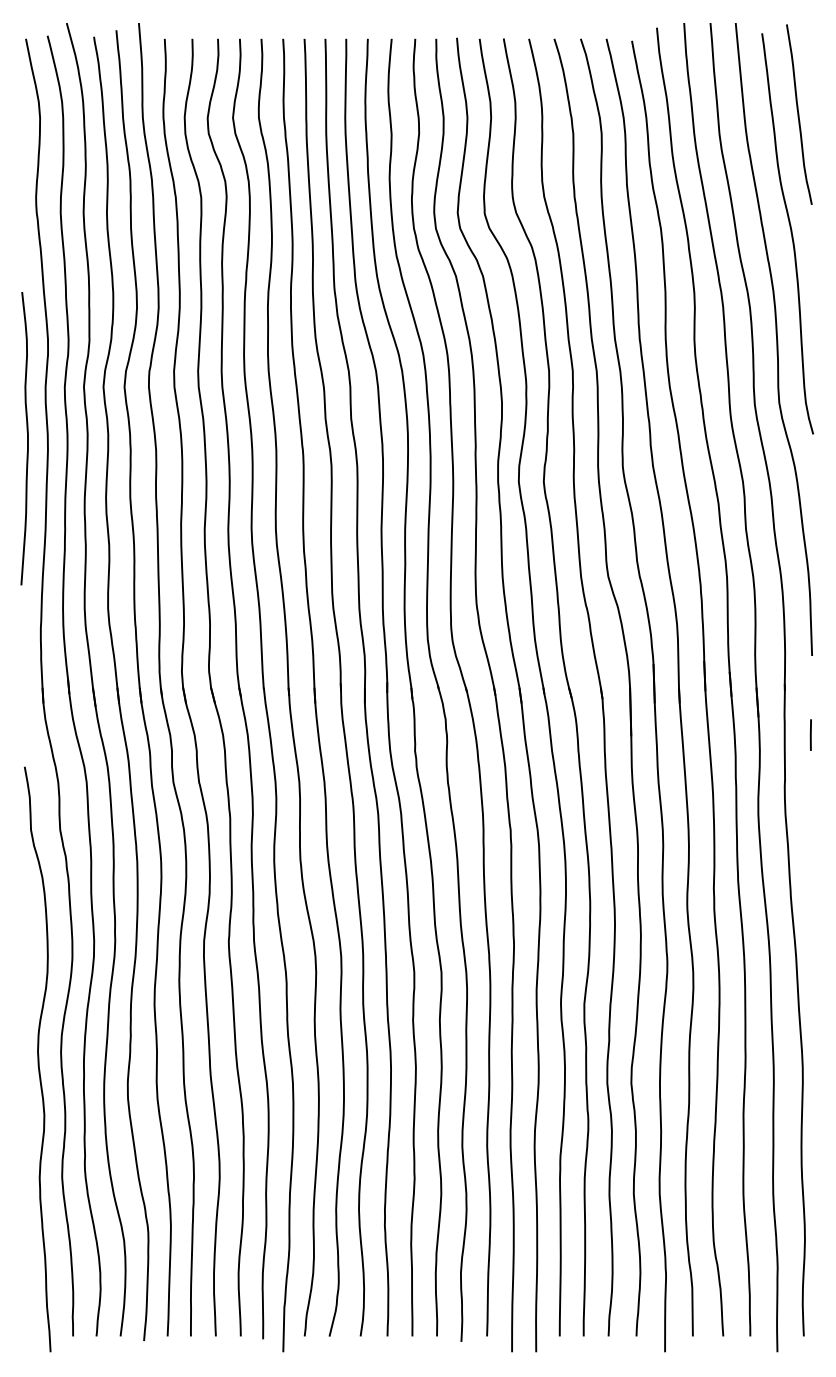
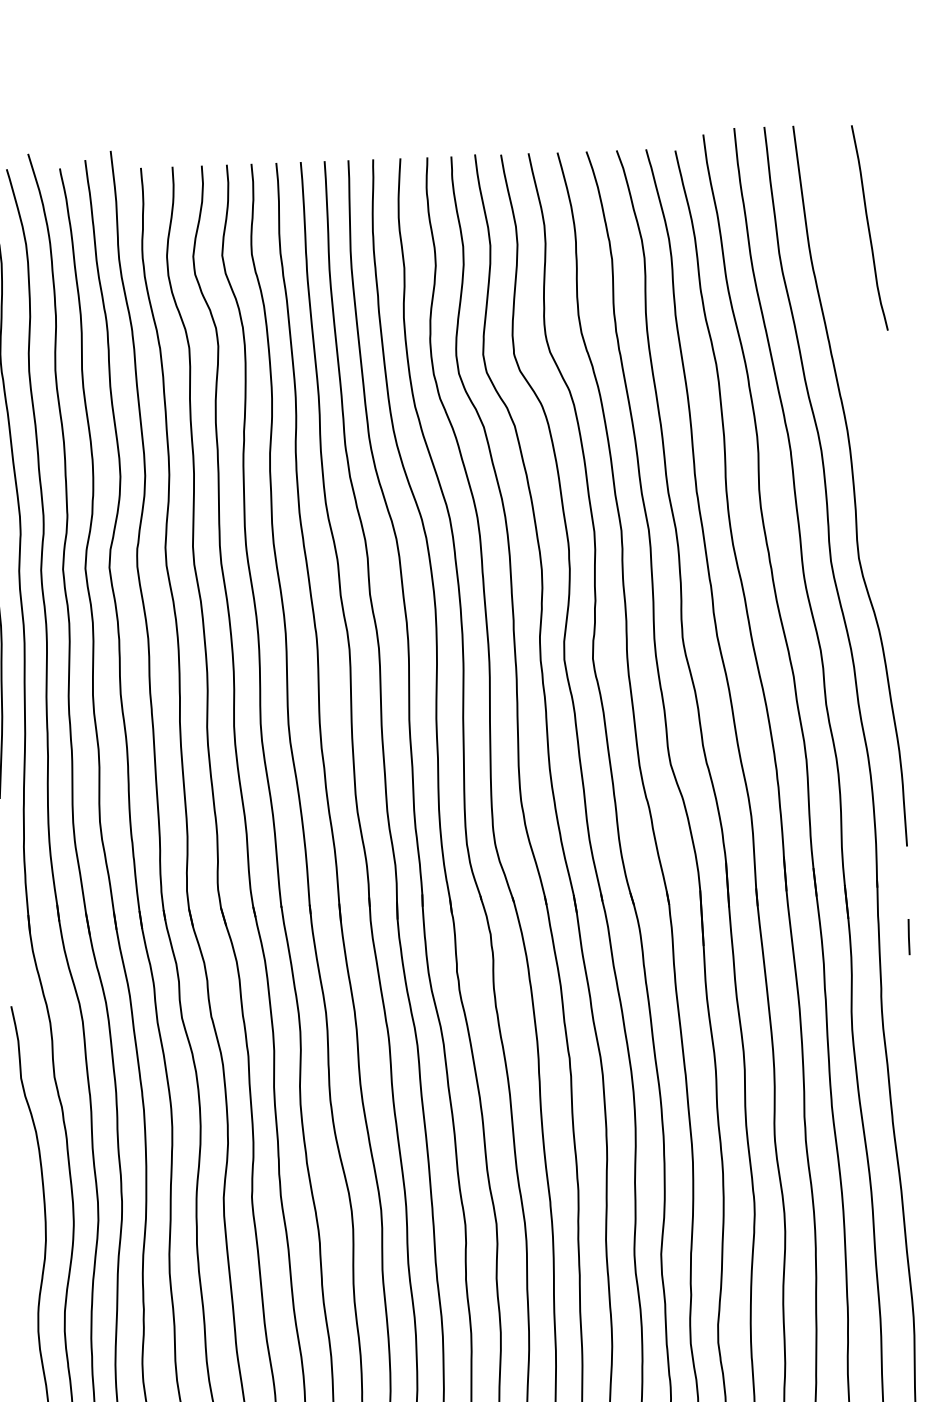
curve: (790, 232) -> (864, 363), removed

